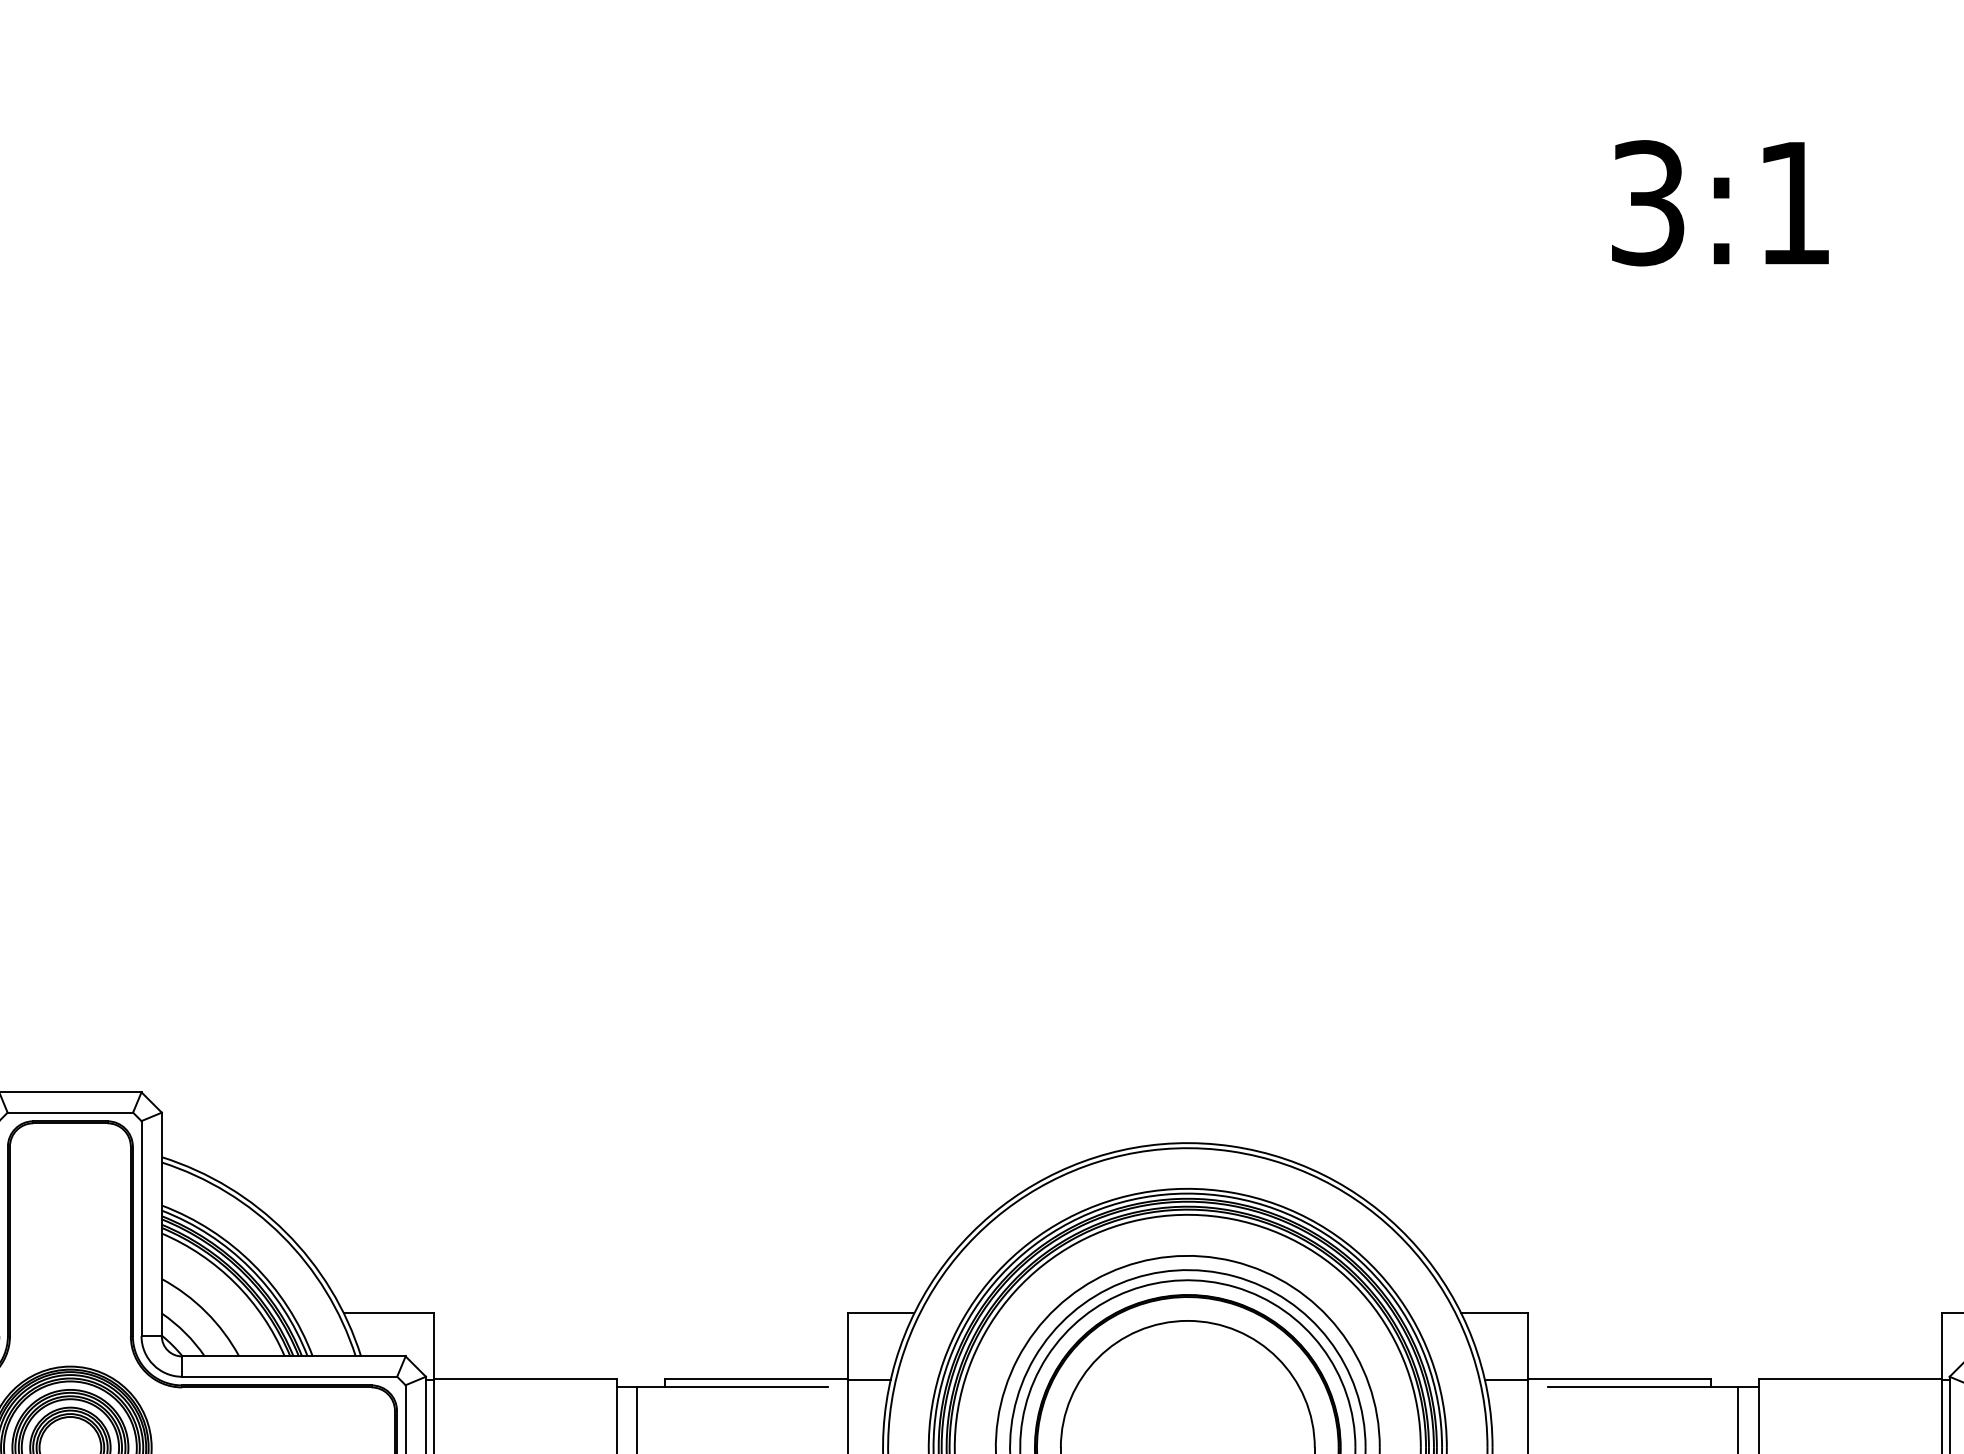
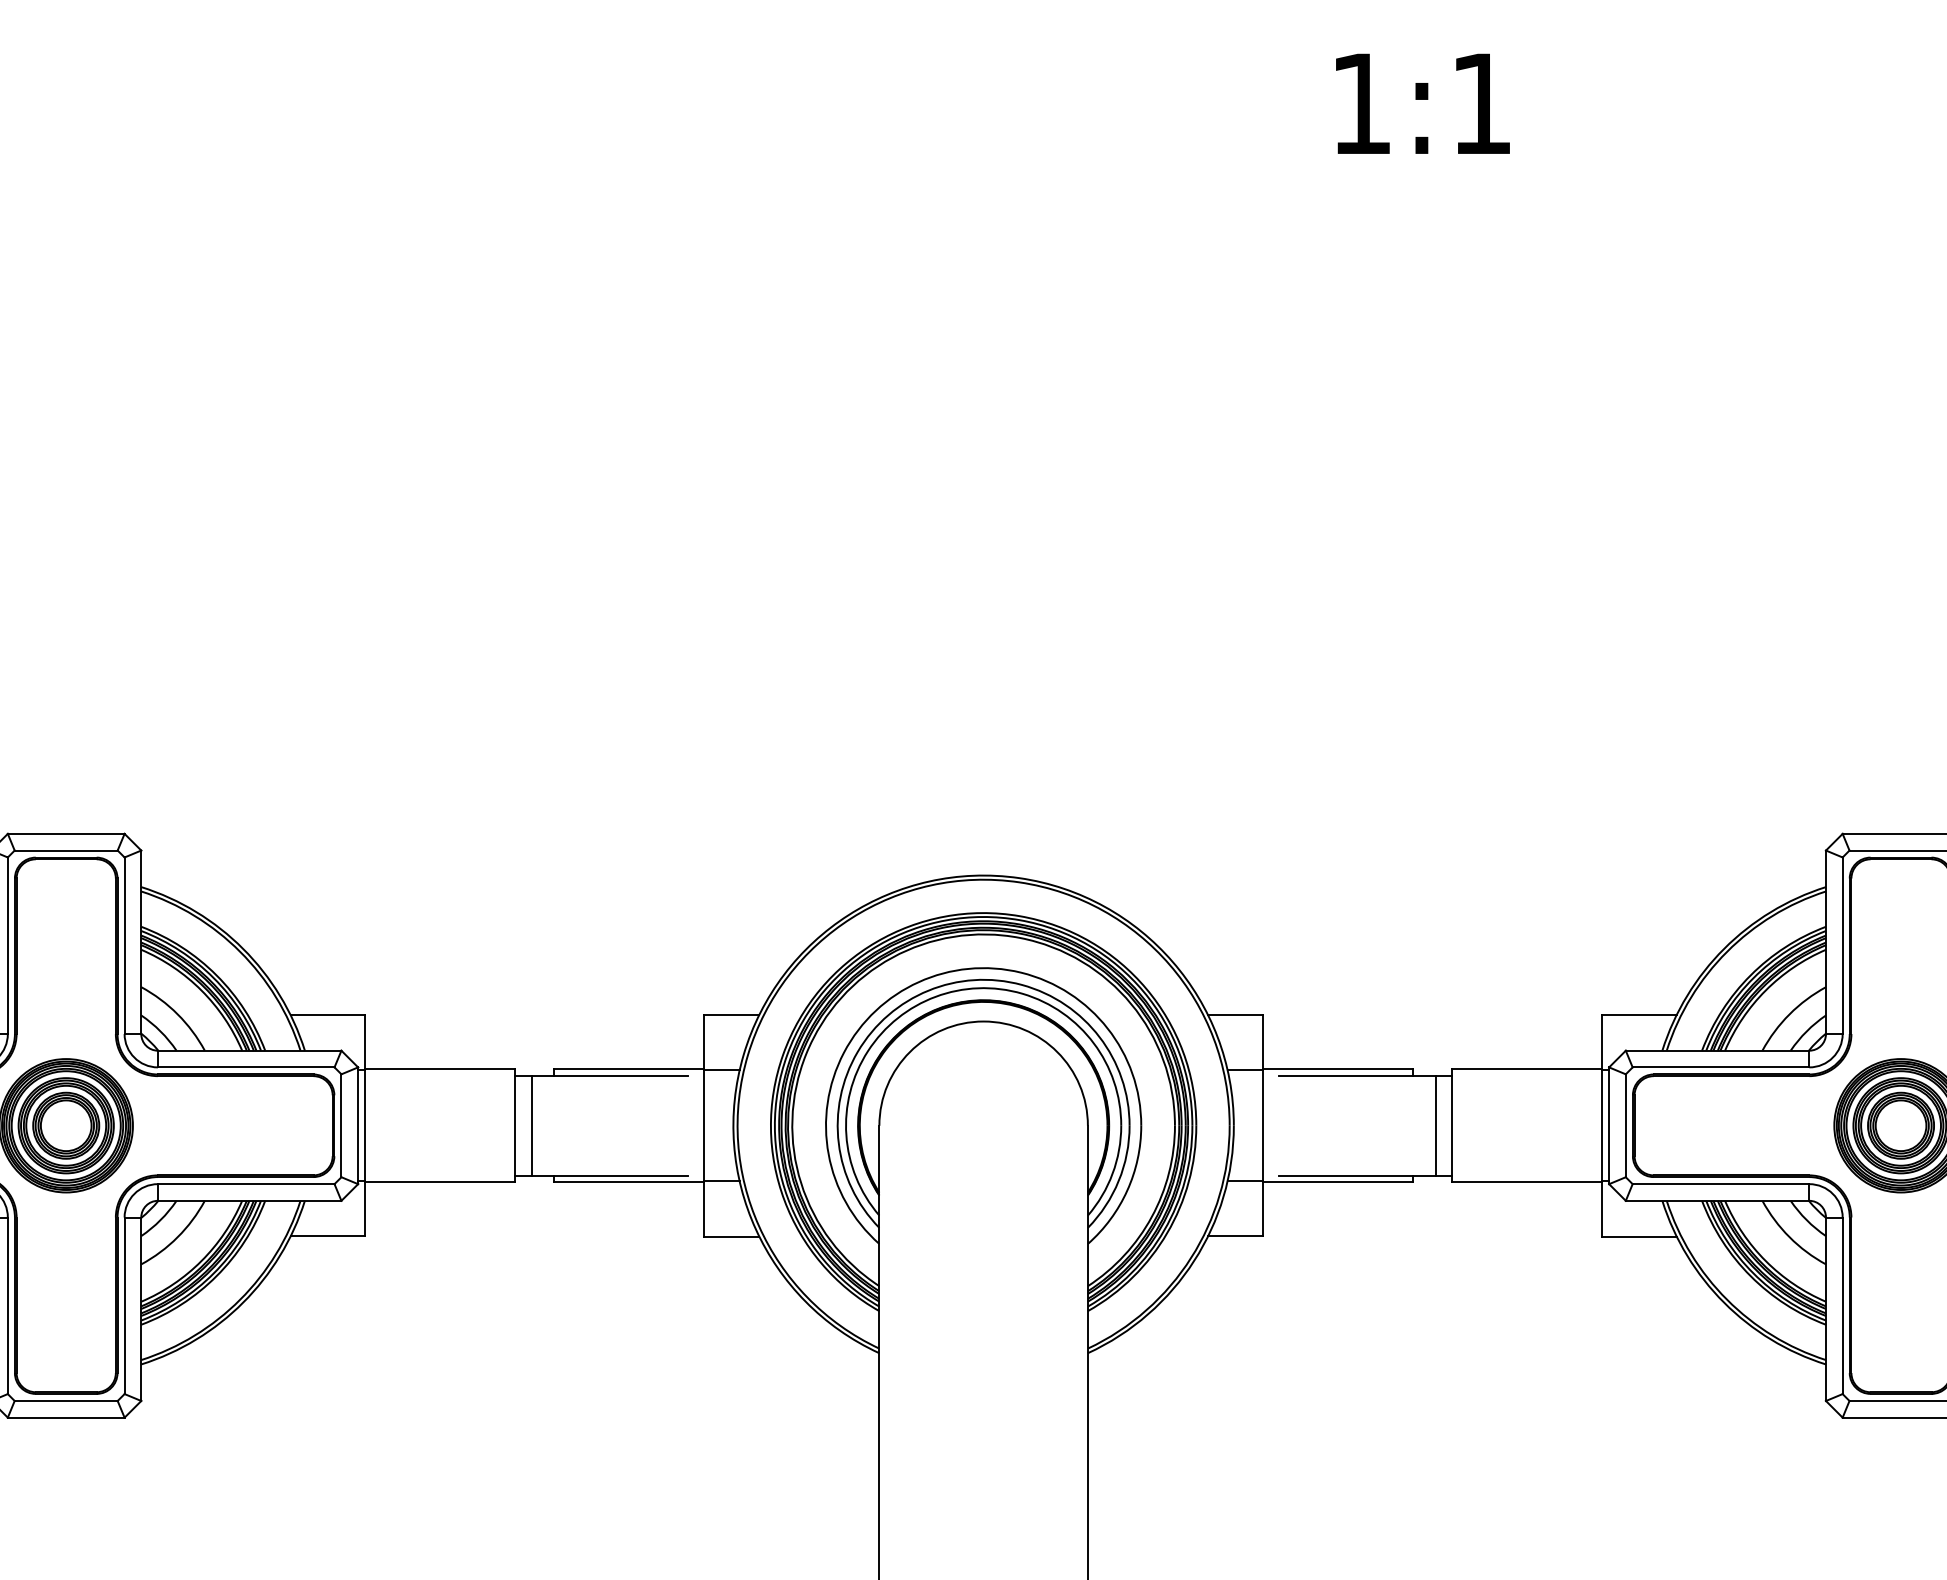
text: (1648, 202) -> (1361, 103), 3:1 -> 1:1

